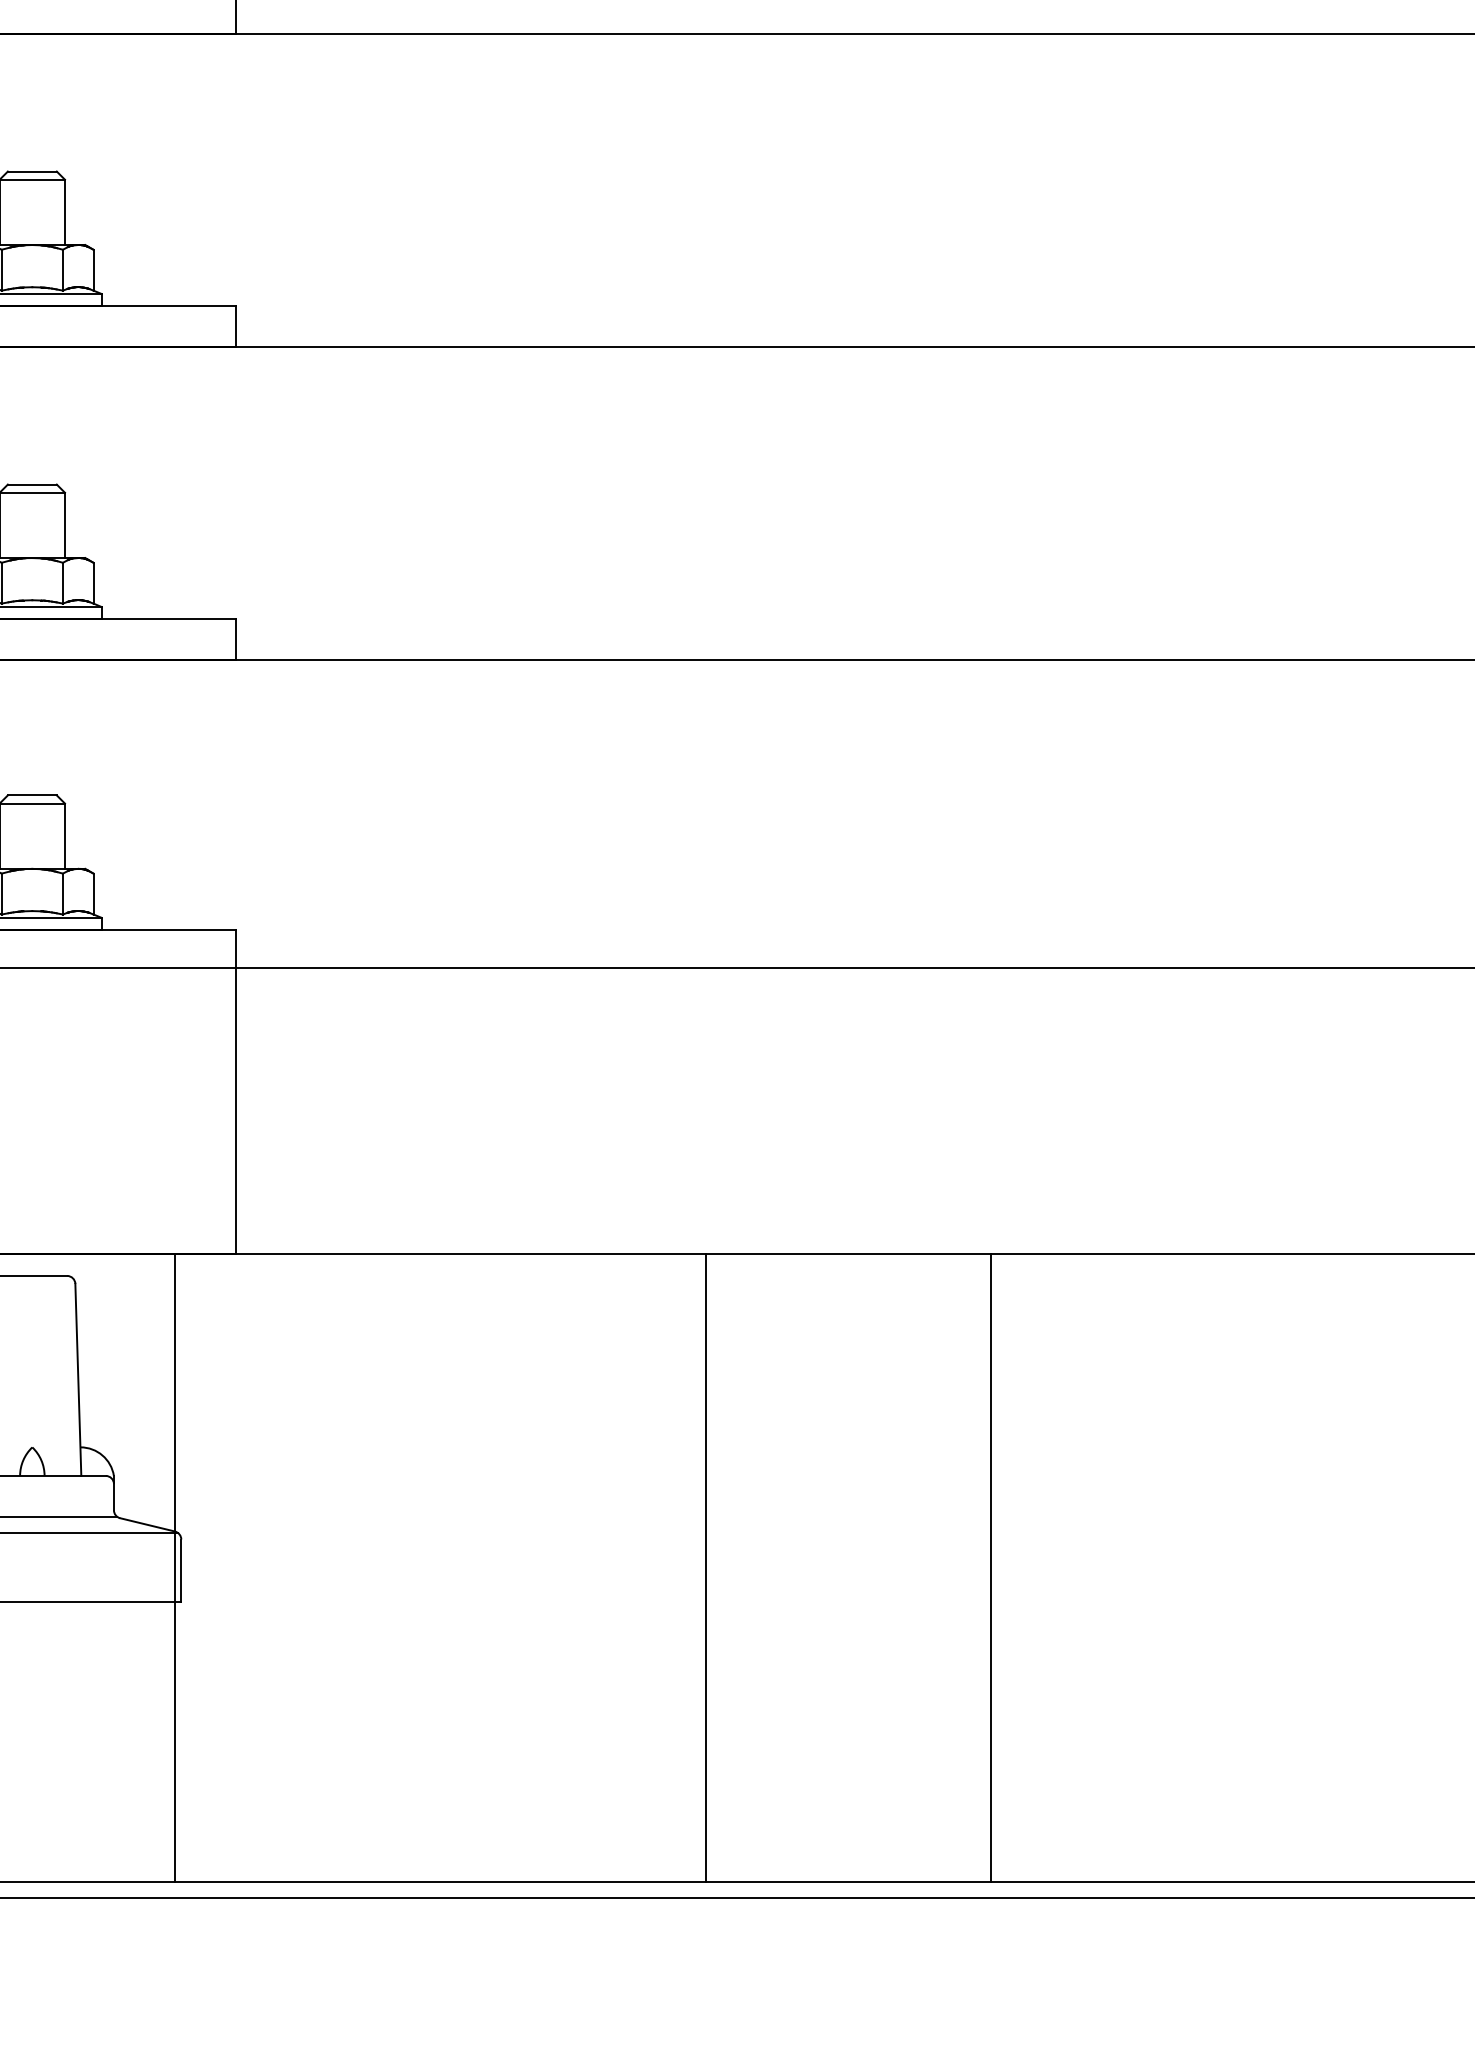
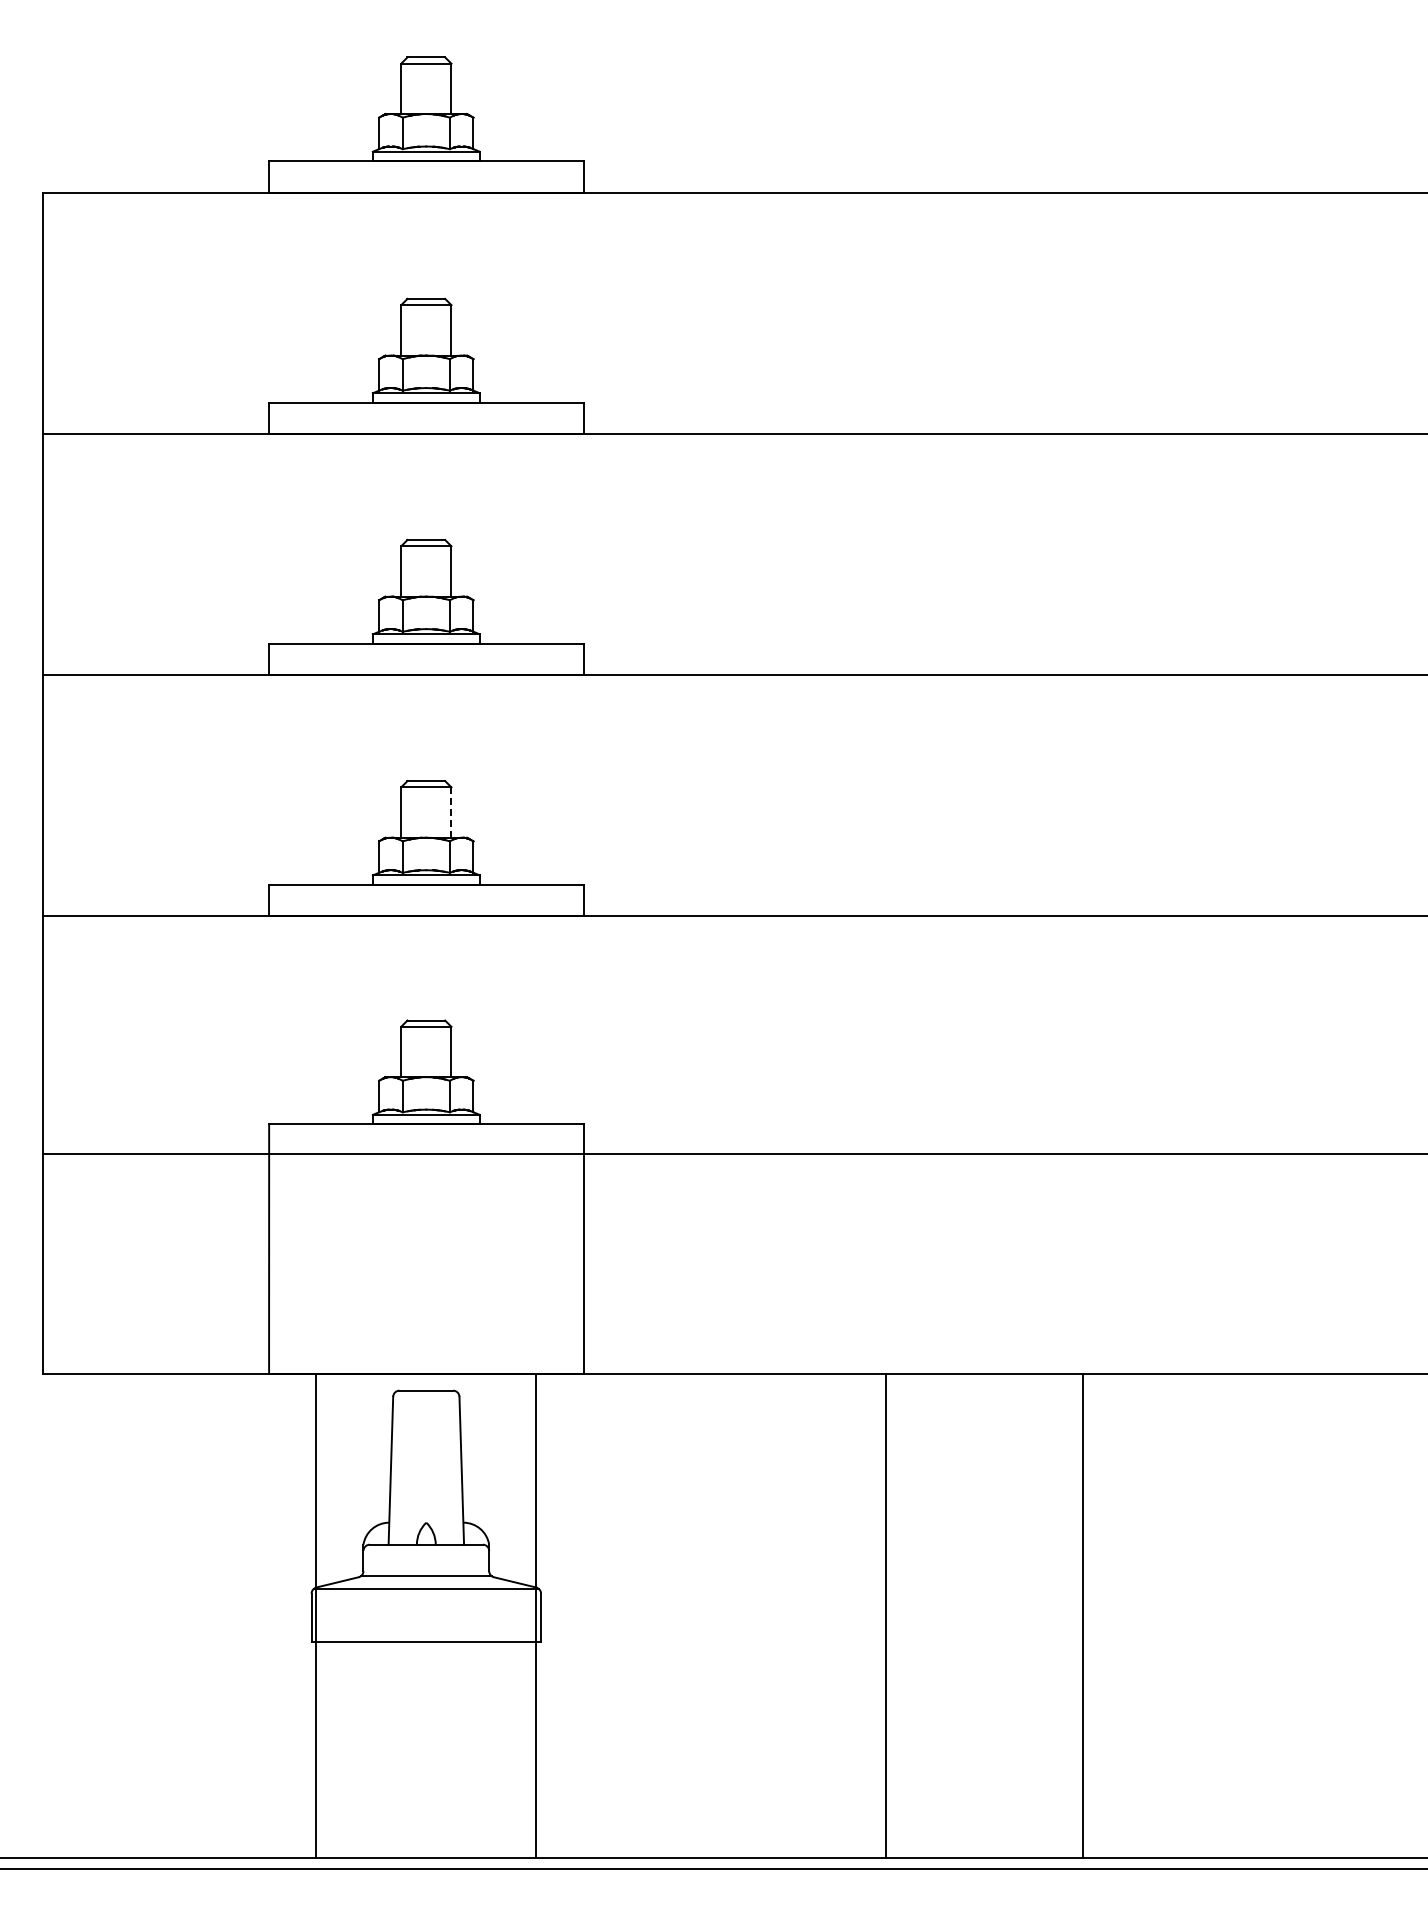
line: (65, 525) -> (451, 812), solid -> dashed
line: (706, 1567) -> (886, 1615), moved
line: (992, 1567) -> (1083, 1615), moved

